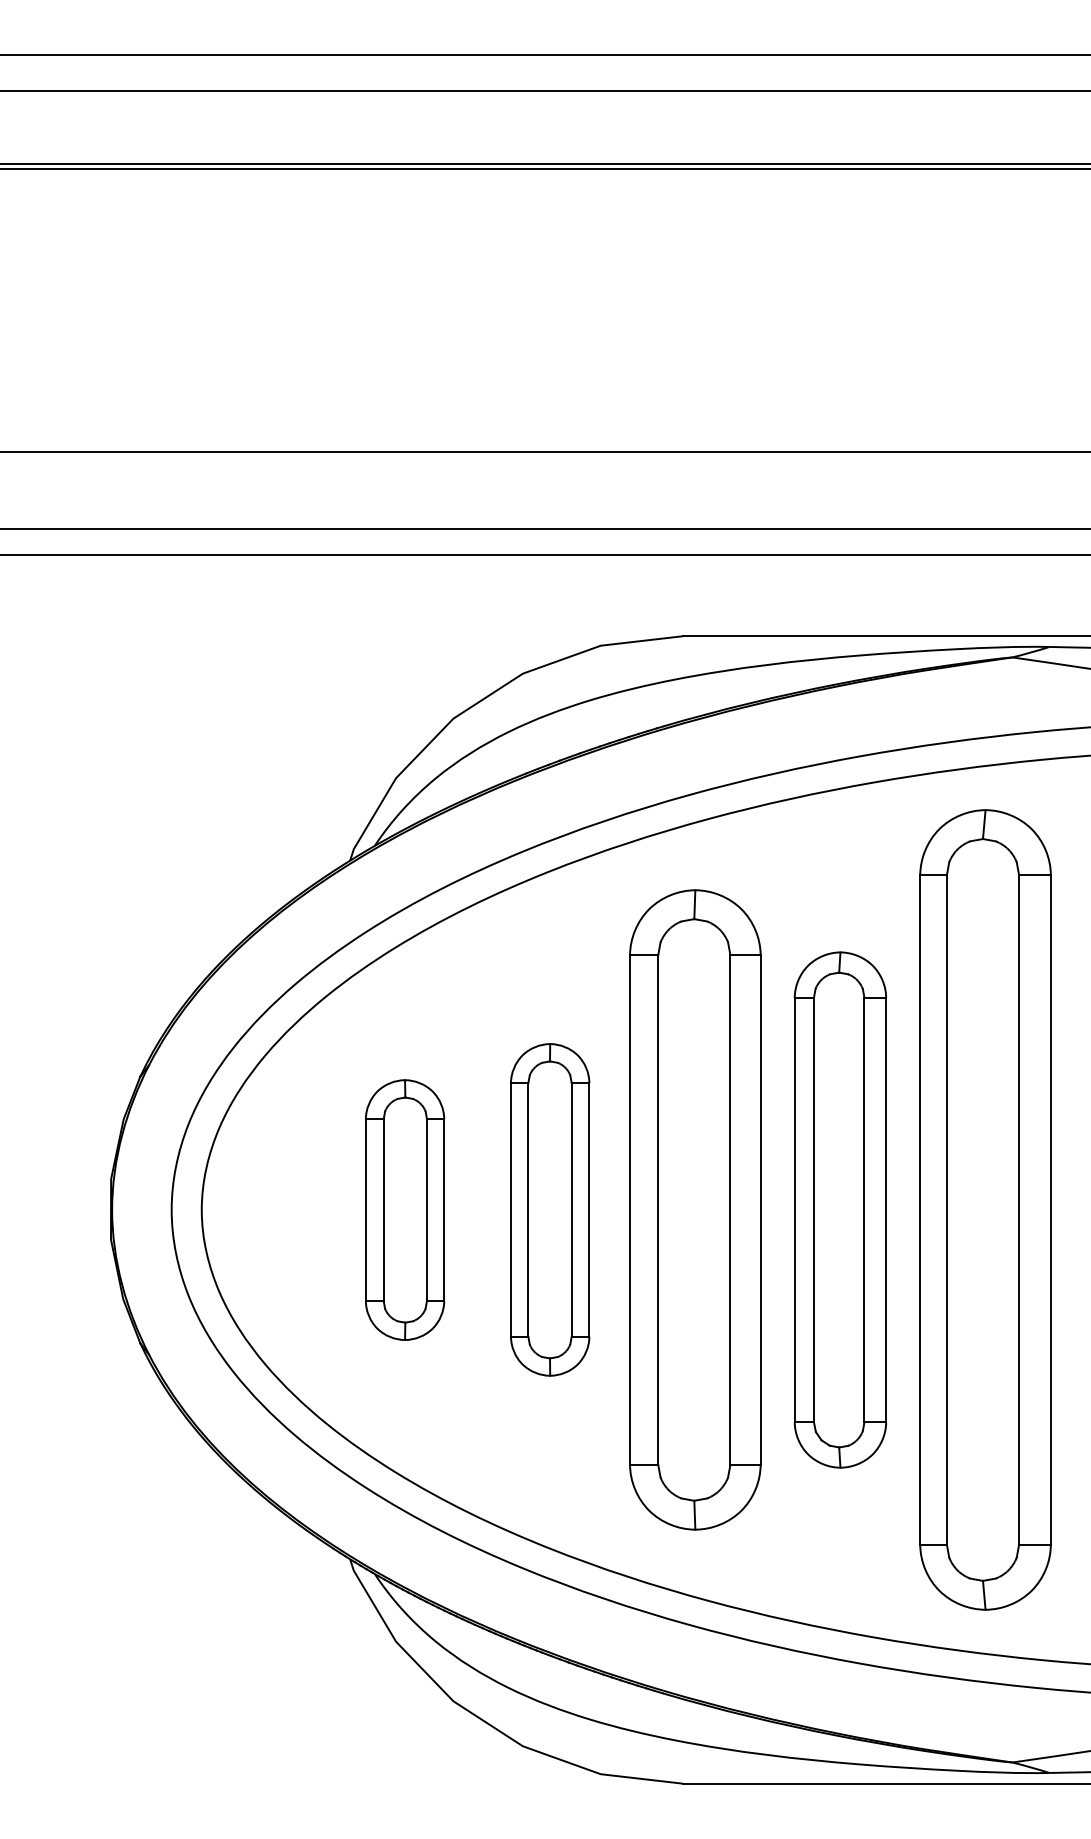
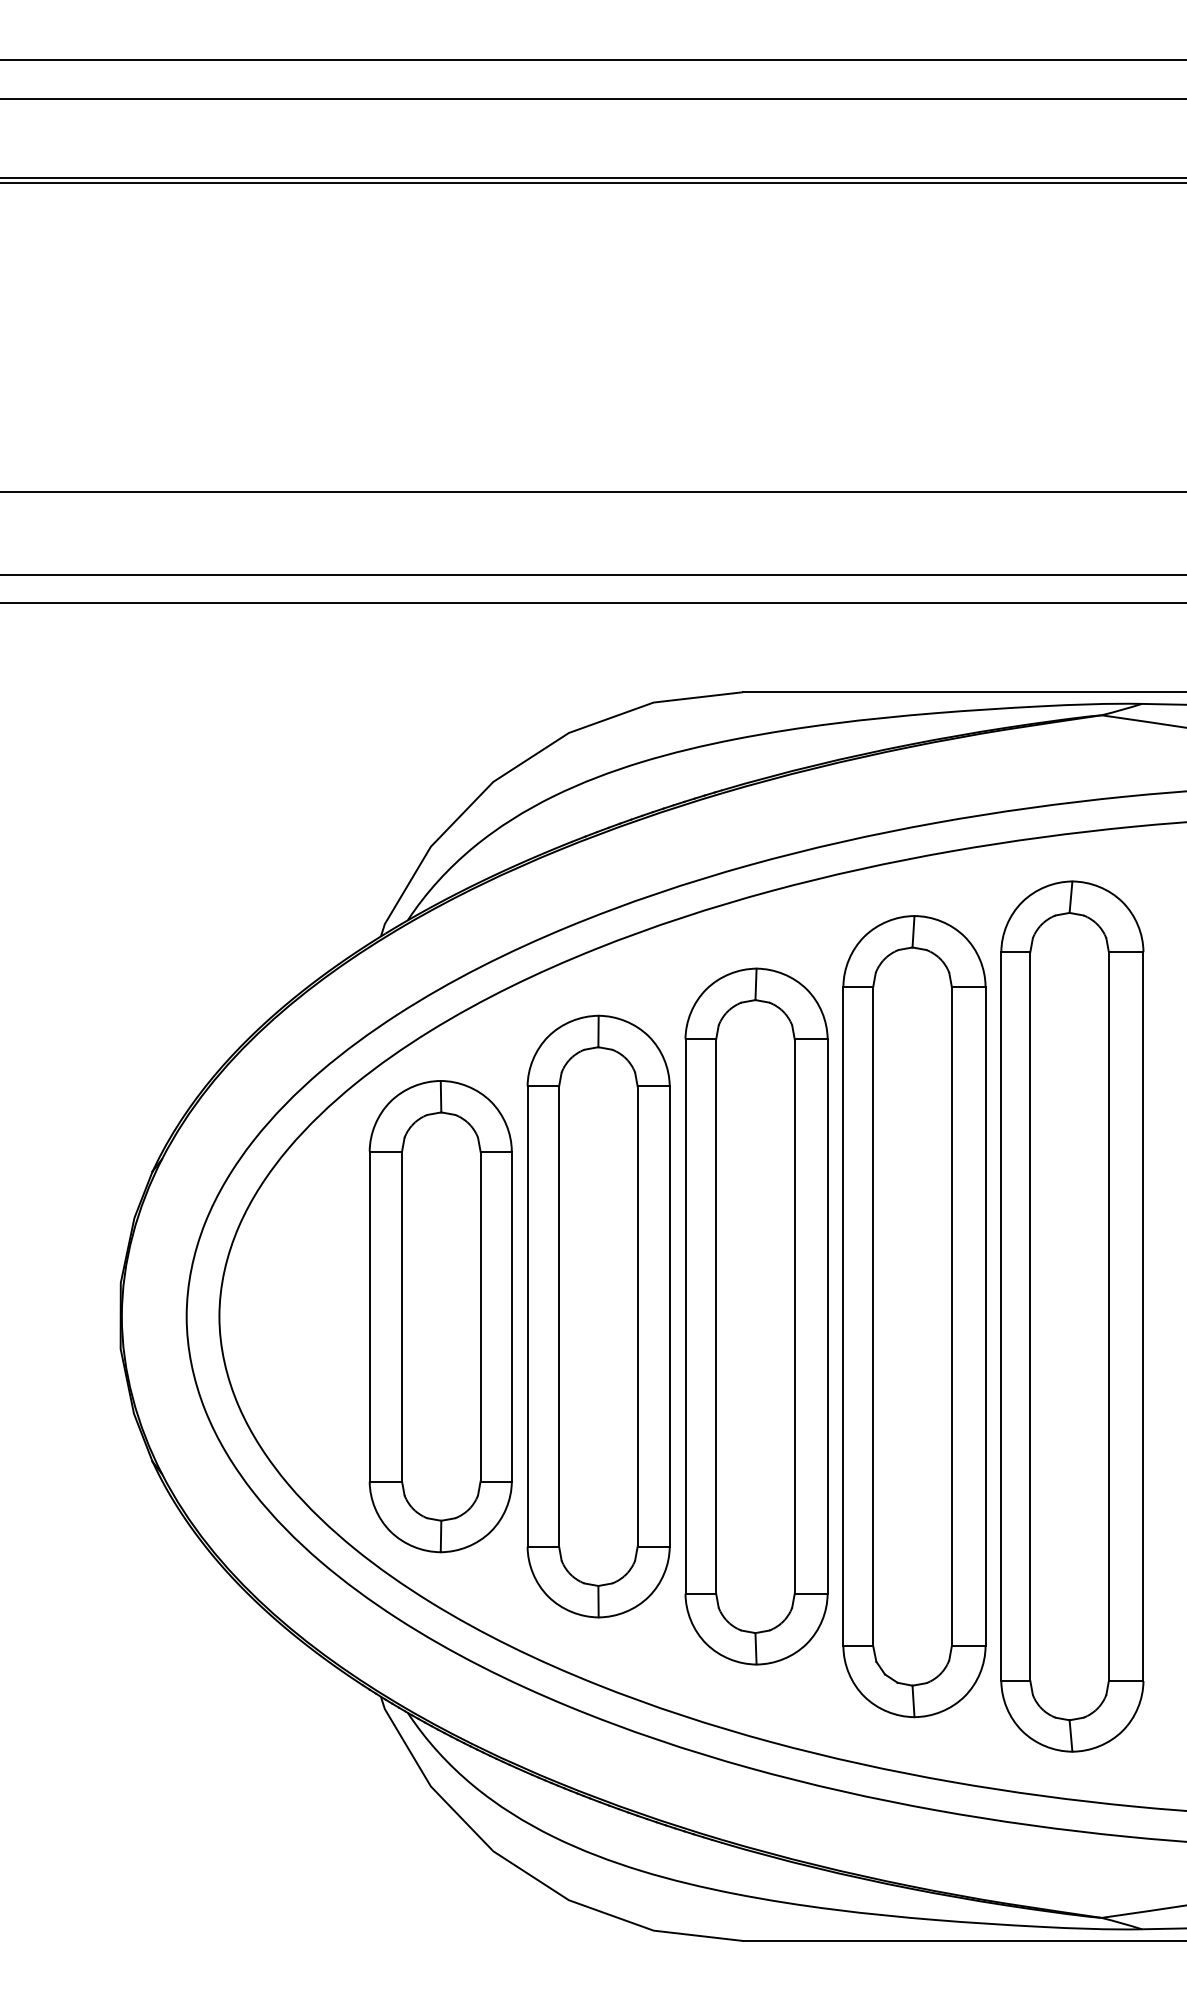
part: (404, 1209) -> (440, 1316), size x1.67
part: (550, 1209) -> (598, 1316), size x1.67
part: (840, 1209) -> (914, 1316), size x1.43

